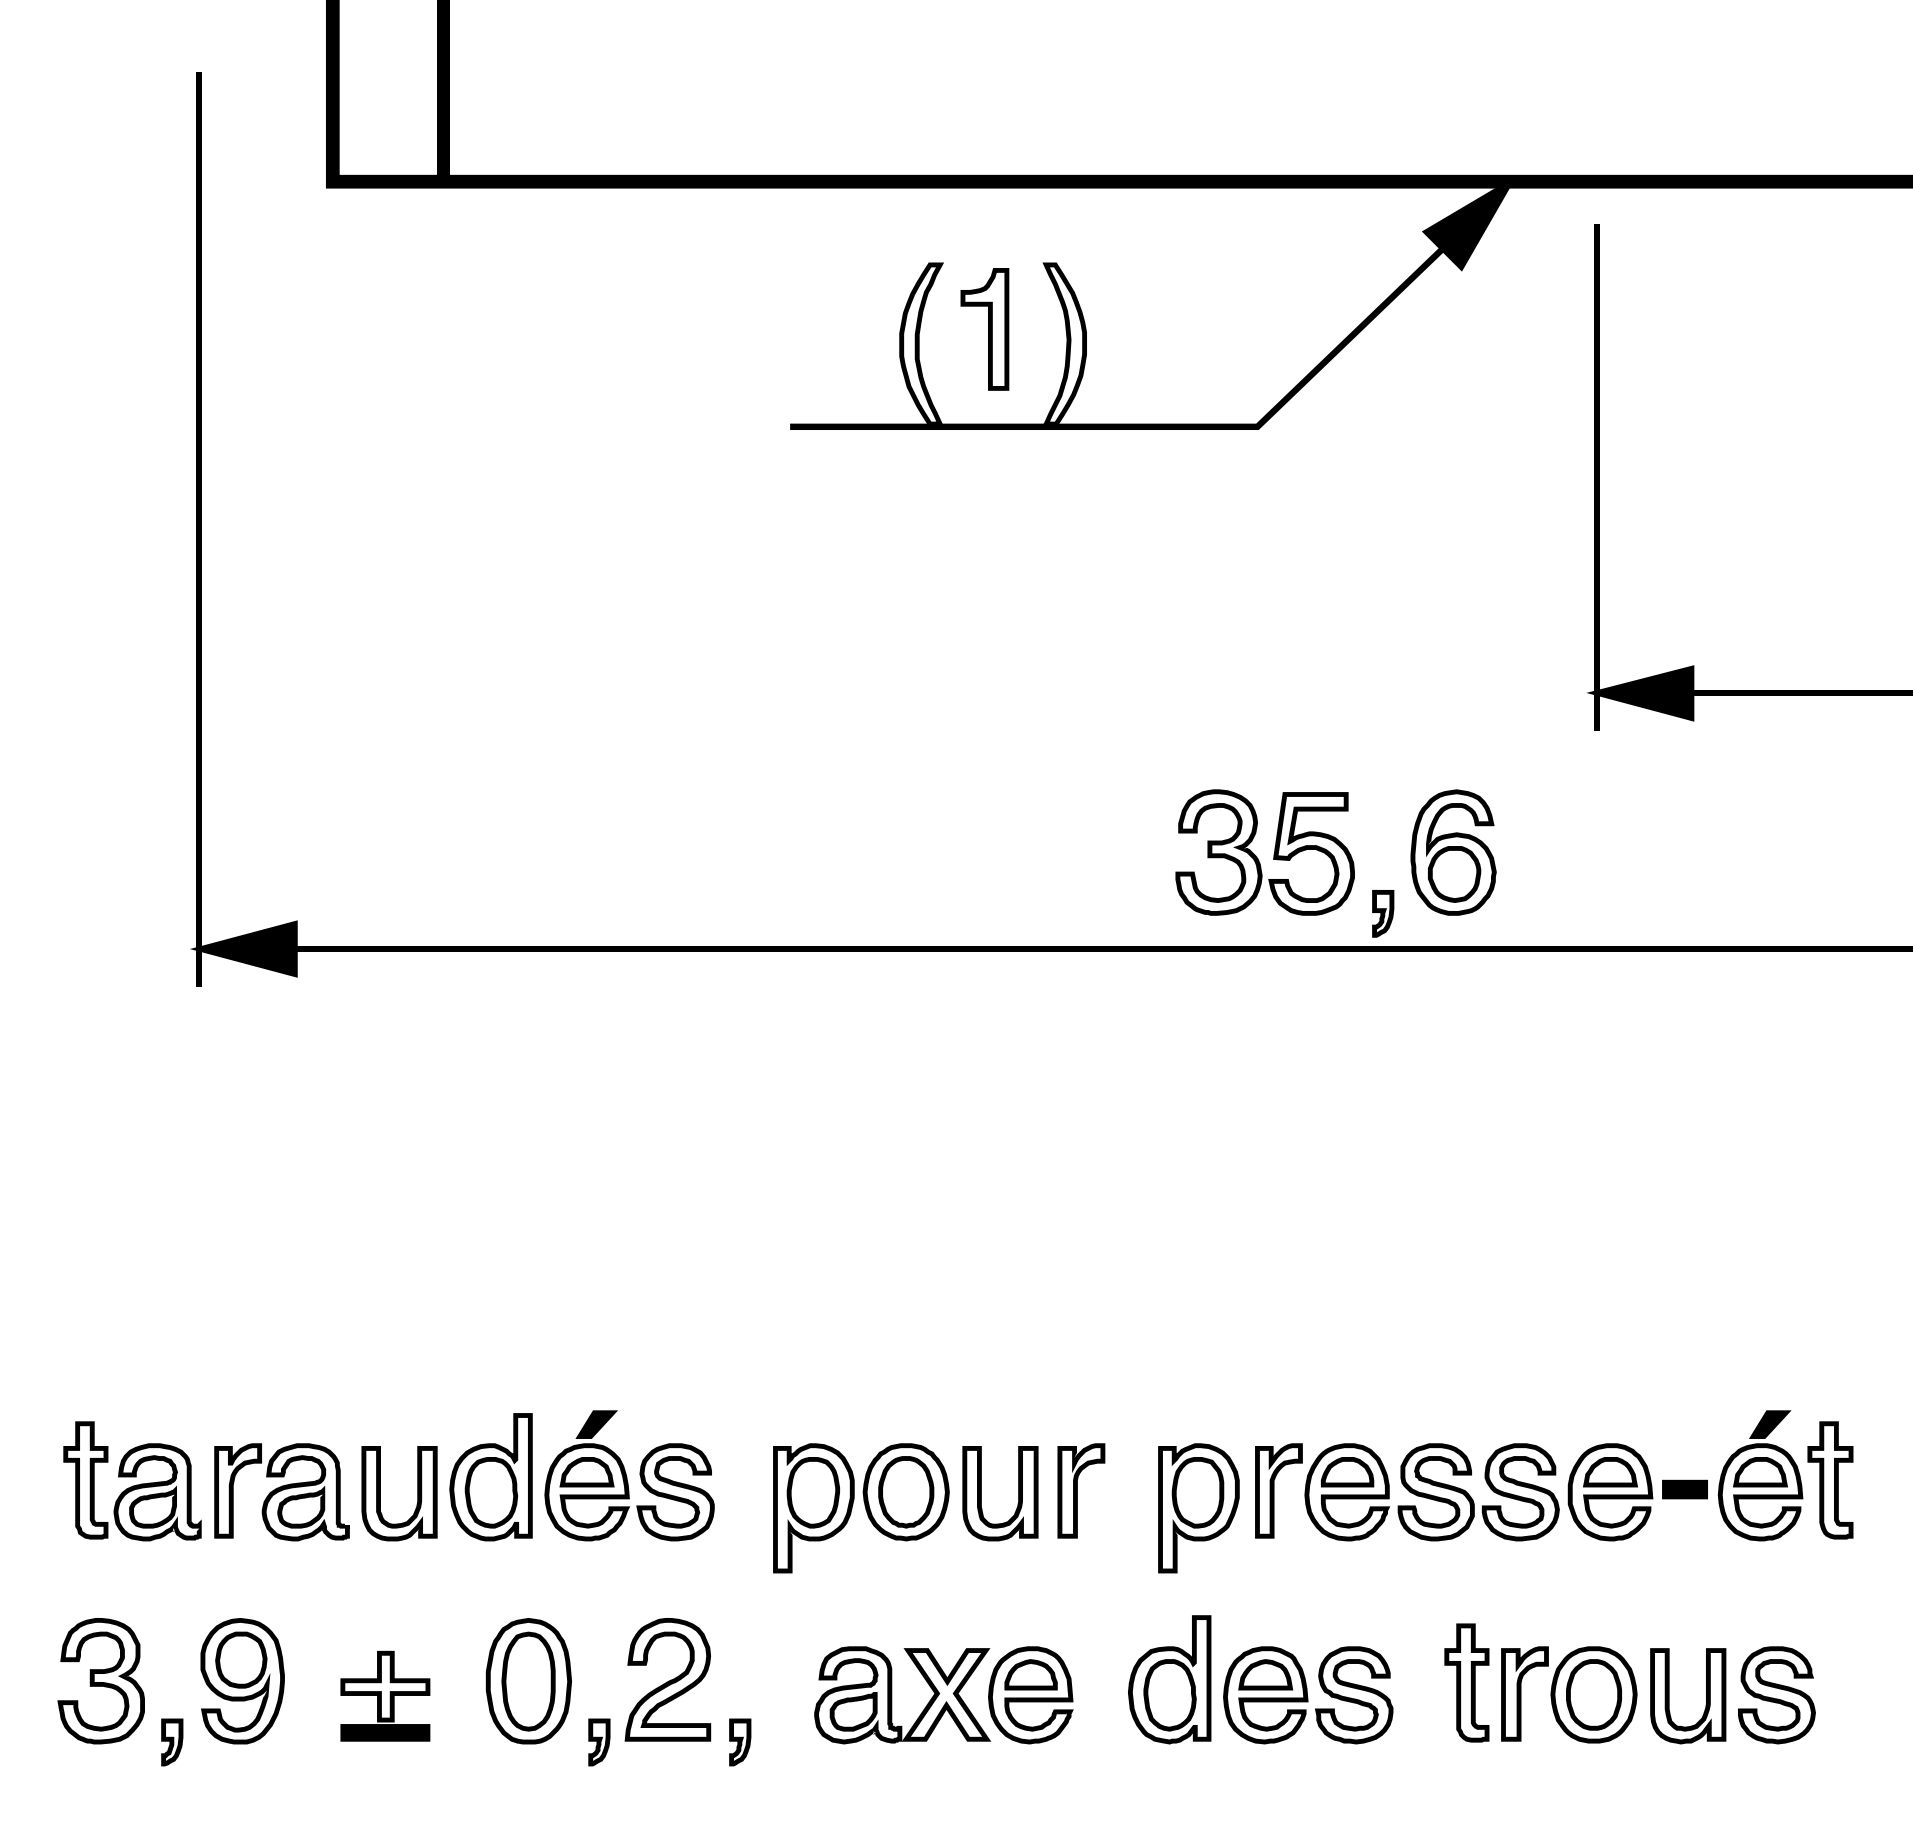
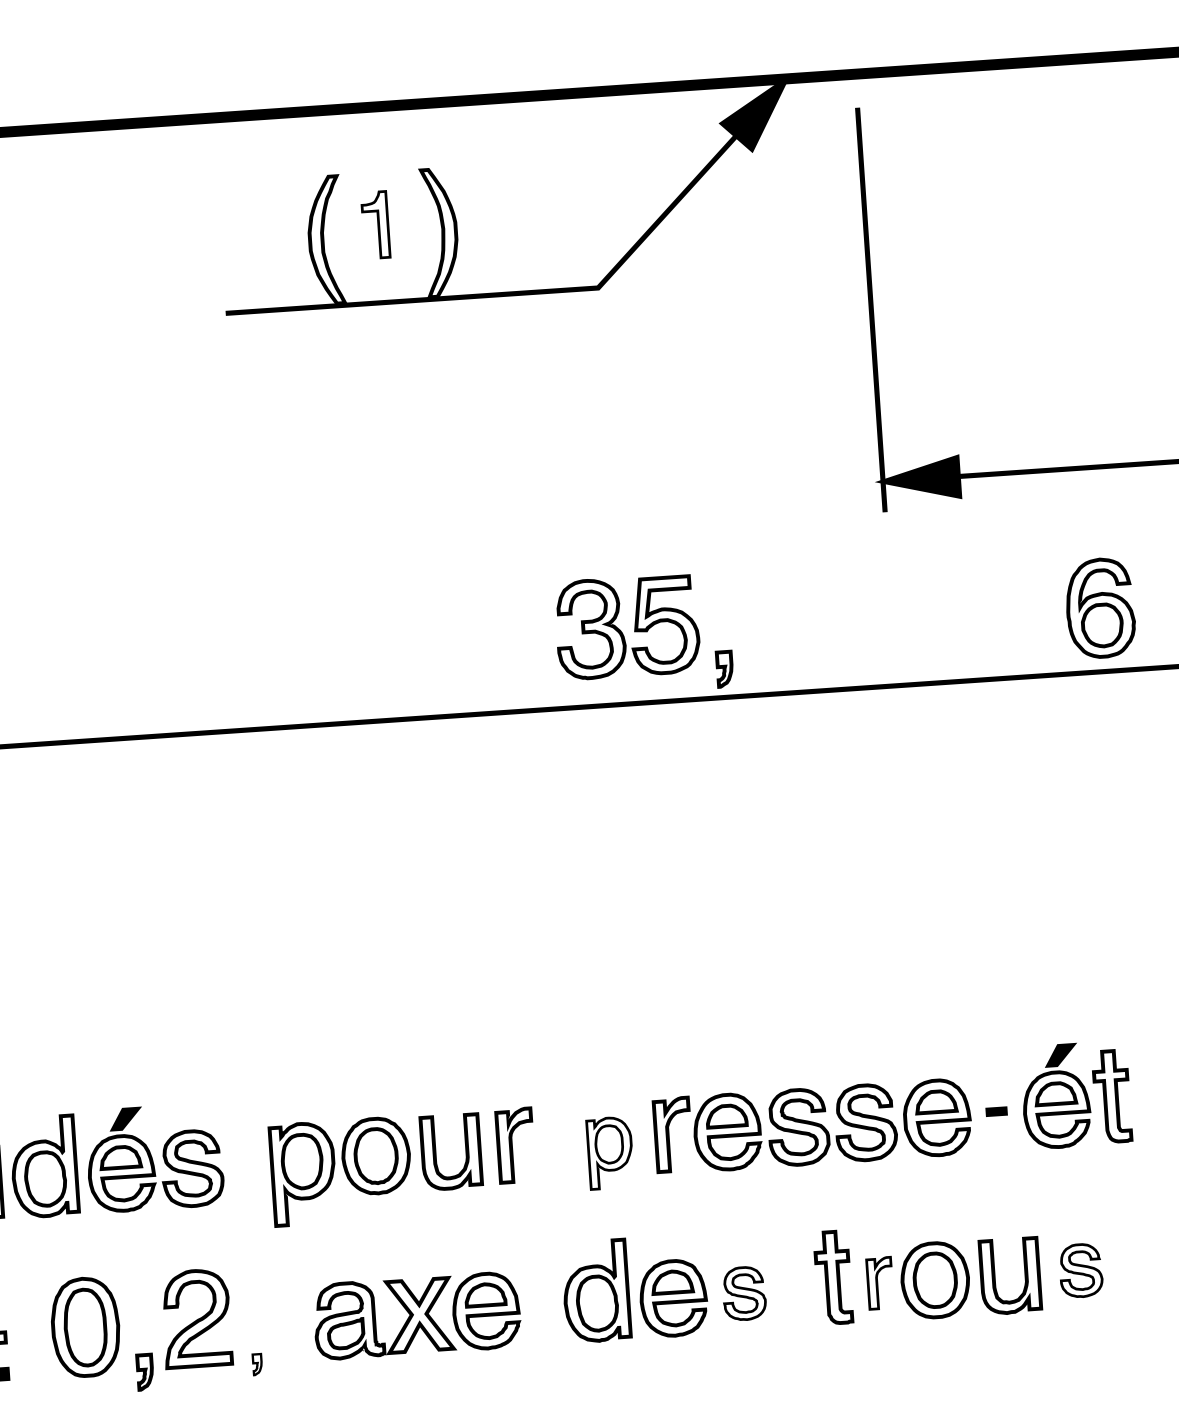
part: (984, 329) -> (375, 225), size x0.7
part: (1453, 852) -> (1100, 608), moved
part: (1684, 1489) -> (996, 1111), size x0.6
part: (1198, 1508) -> (609, 1153), size x0.7
part: (1524, 1693) -> (879, 1282), size x0.7
part: (1354, 1695) -> (744, 1293), size x0.7
part: (1776, 1695) -> (1080, 1270), size x0.7
part: (740, 1742) -> (257, 1364), size x0.6

